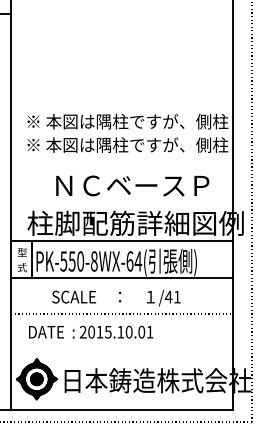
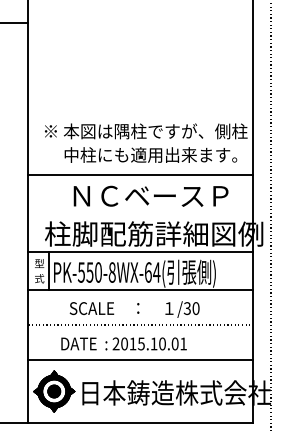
text: (128, 144) -> (146, 154), ※ 本図は隅柱ですが、側柱 -> 中柱にも適用出来ます。
line: (122, 165) -> (140, 175), added
text: (172, 297) -> (191, 308), /41 -> /30
text: (90, 331) -> (123, 343), moved
line: (122, 348) -> (140, 360), added

